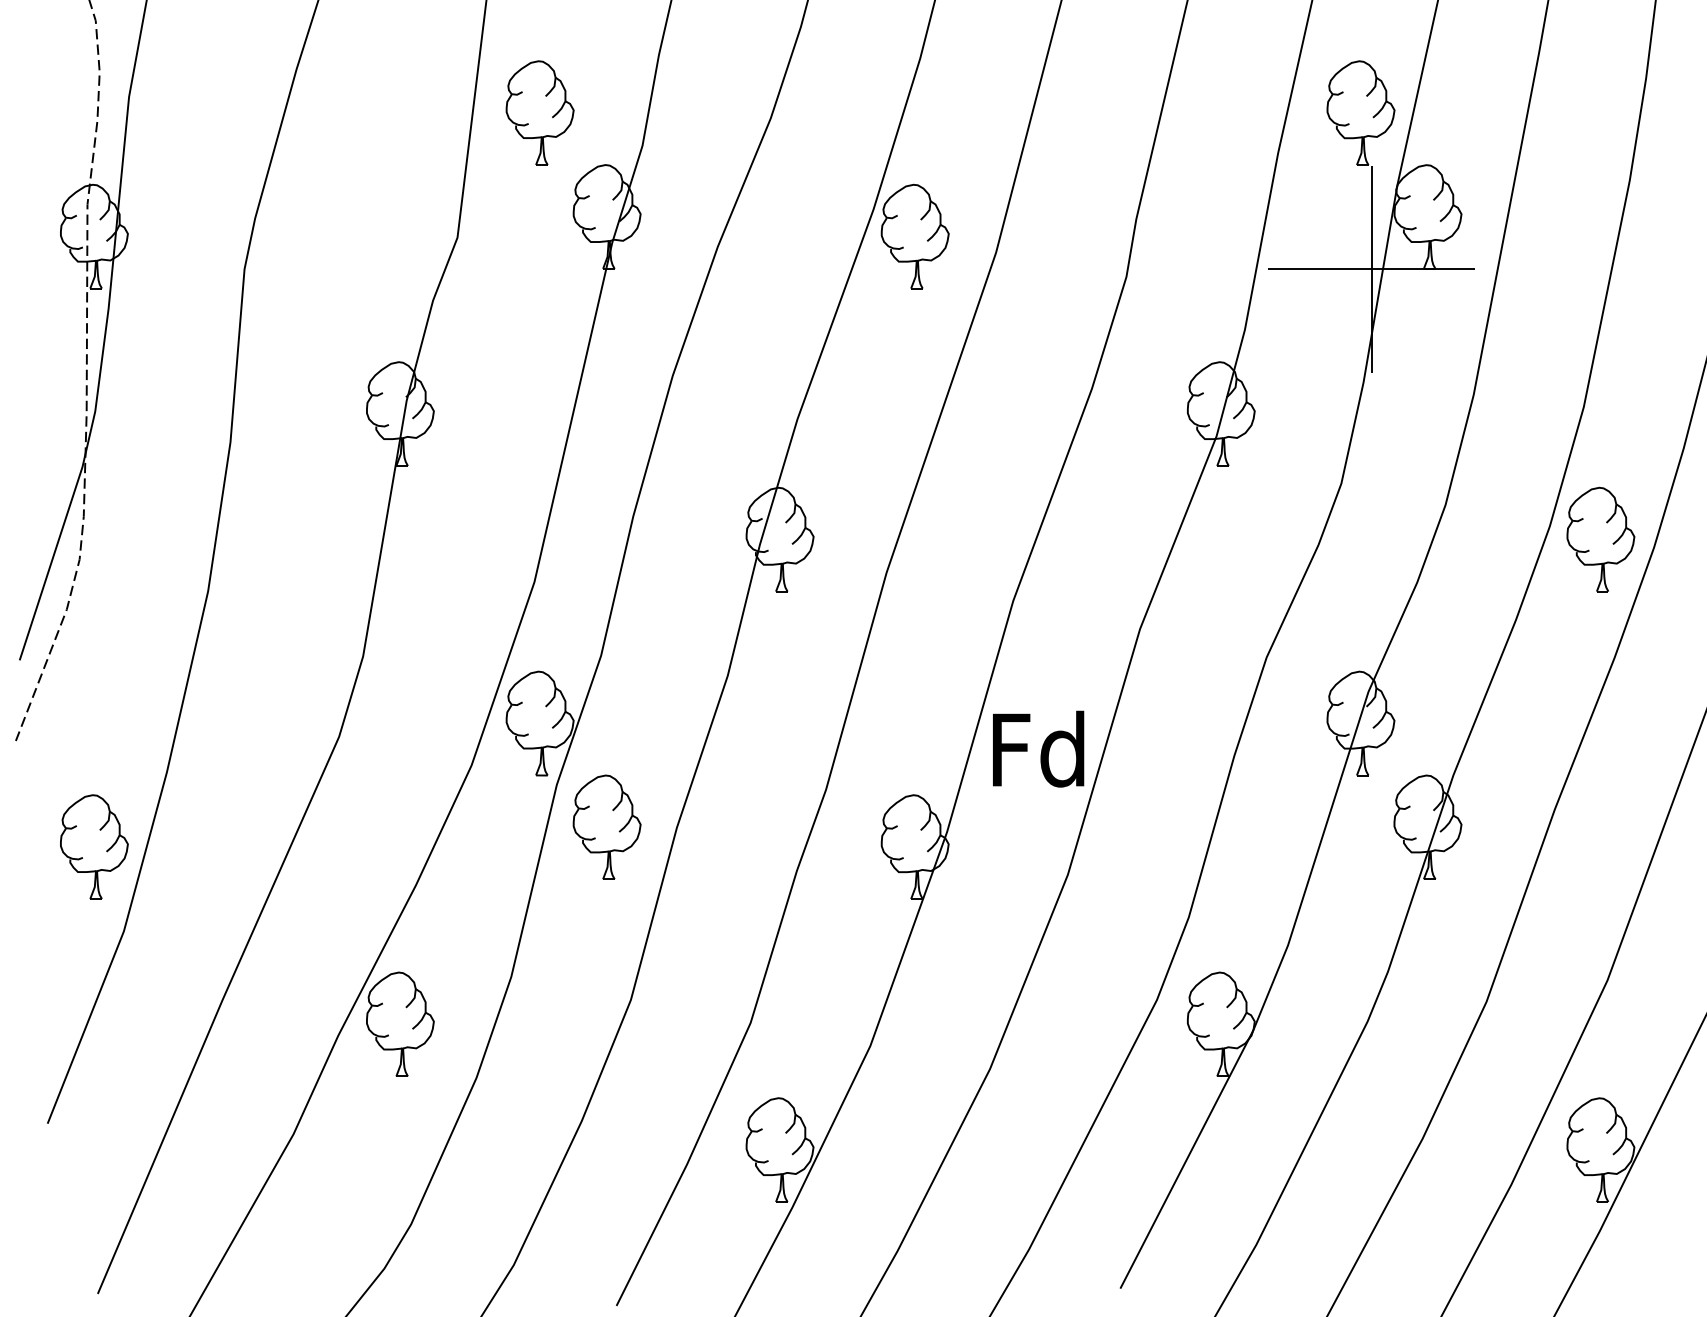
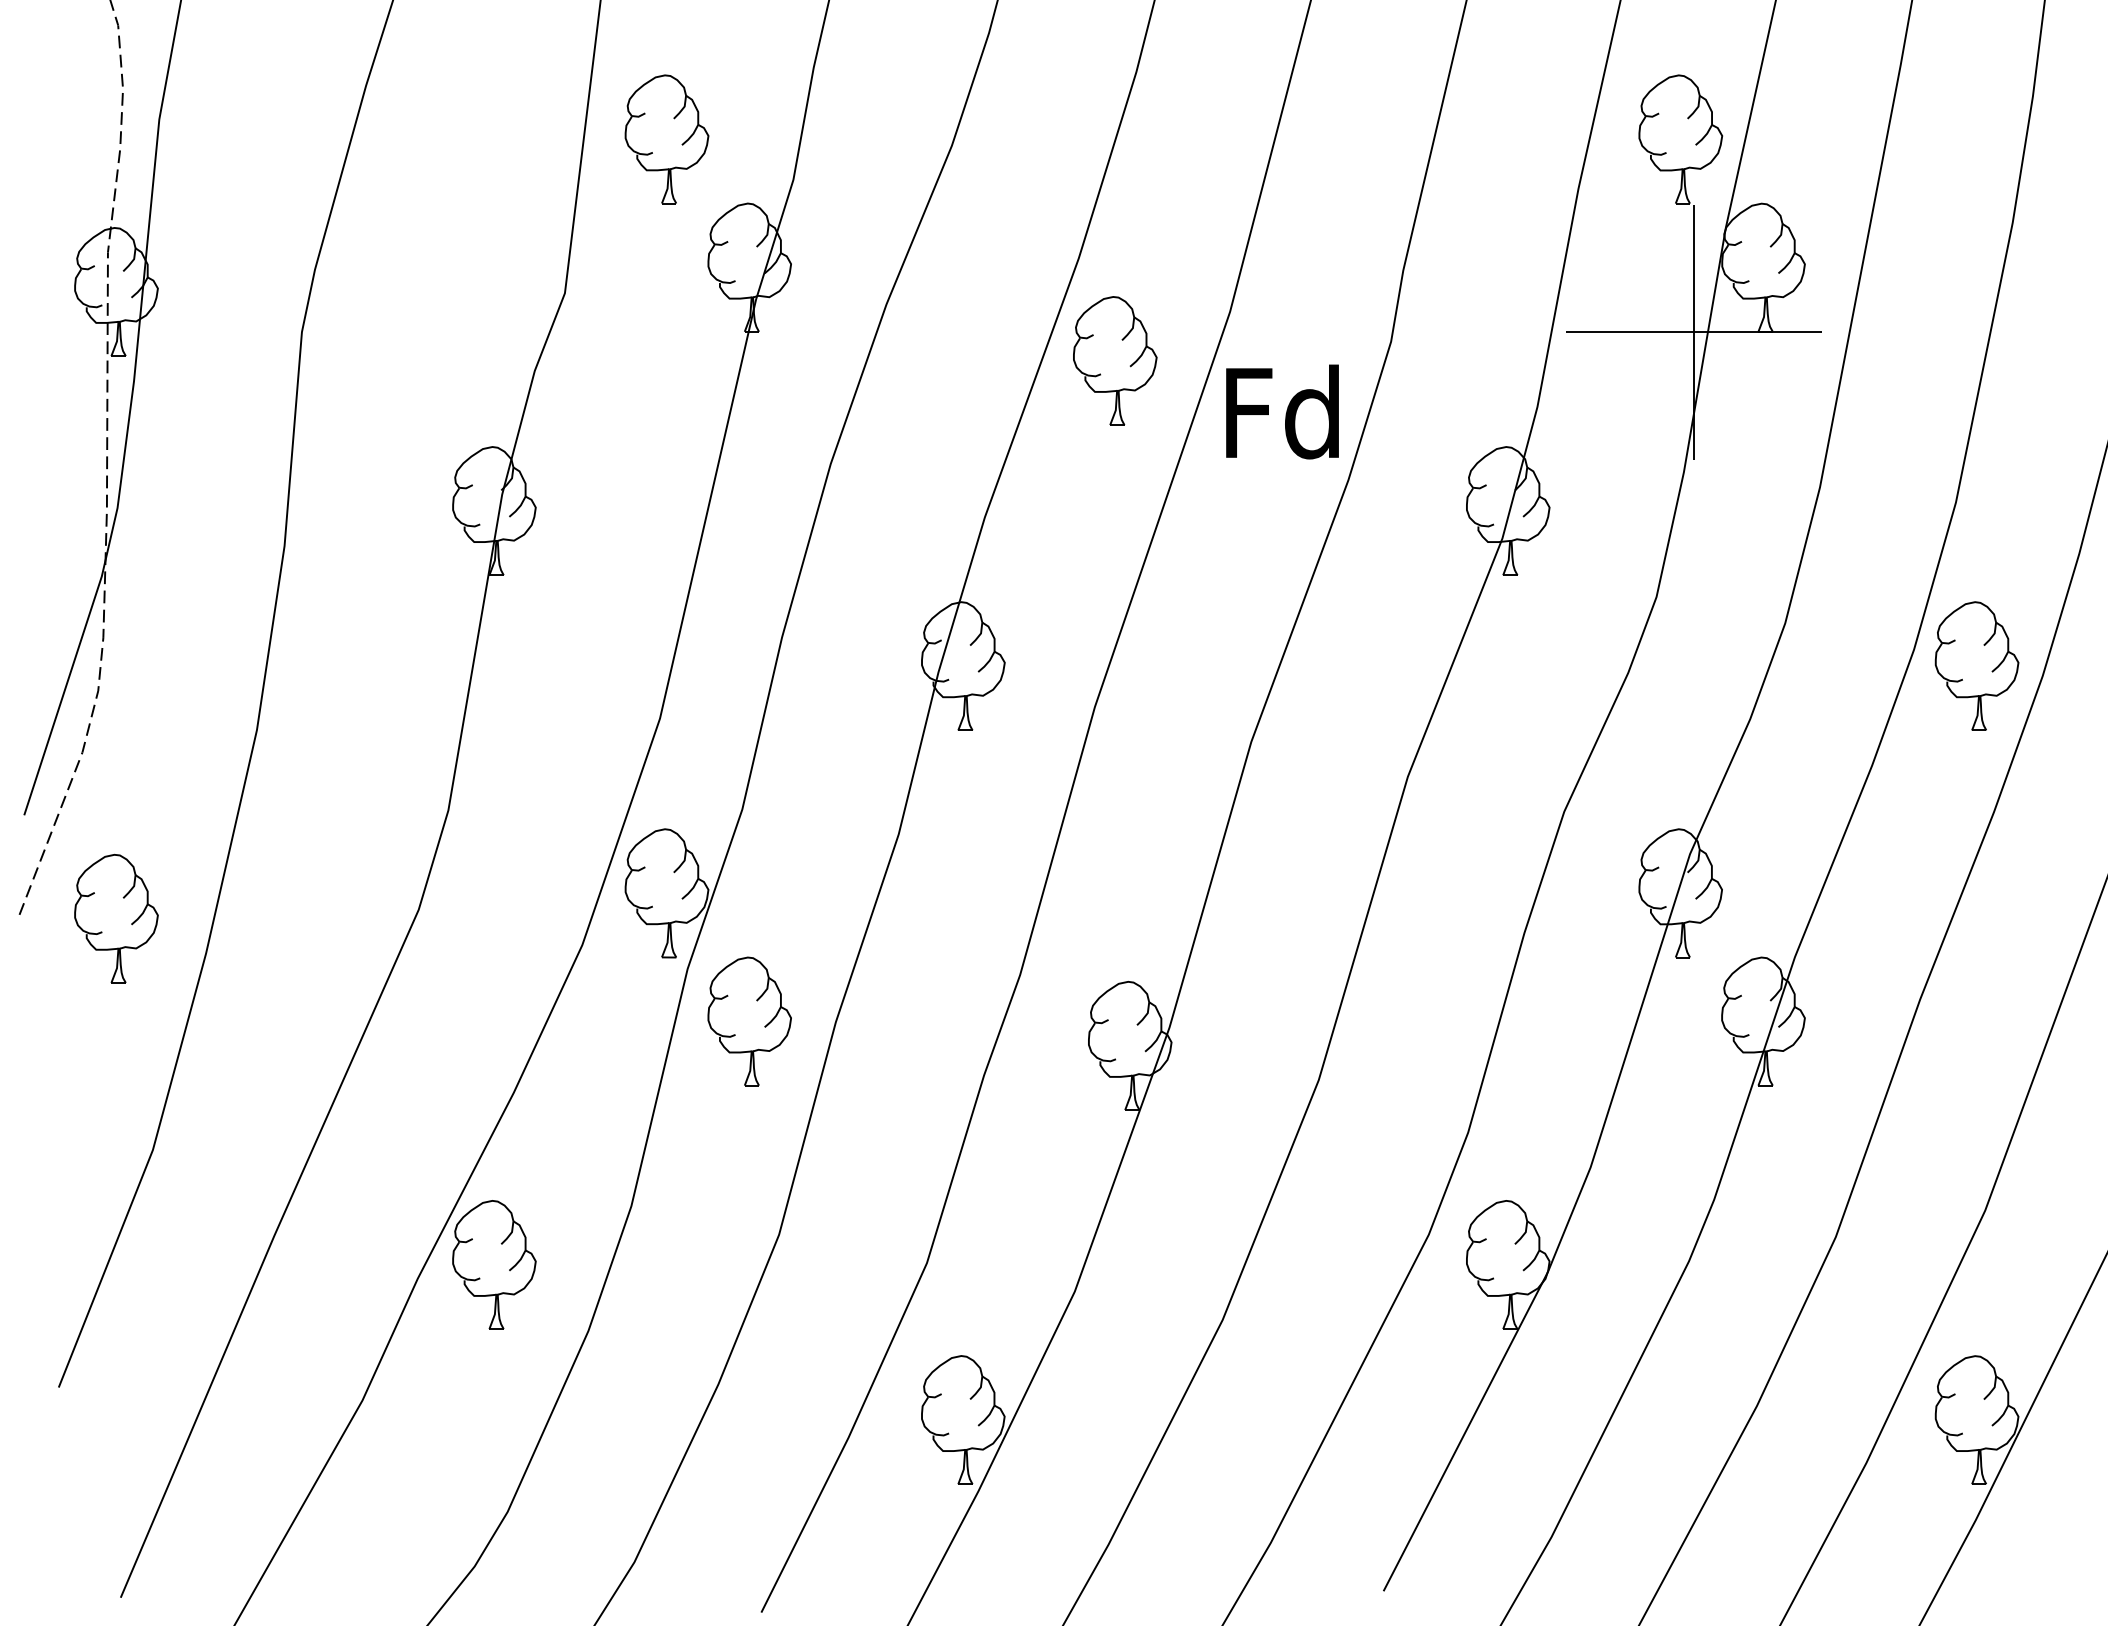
part: (915, 236) -> (1115, 360), moved
text: (1038, 748) -> (1282, 411), moved
part: (94, 846) -> (116, 918), moved

